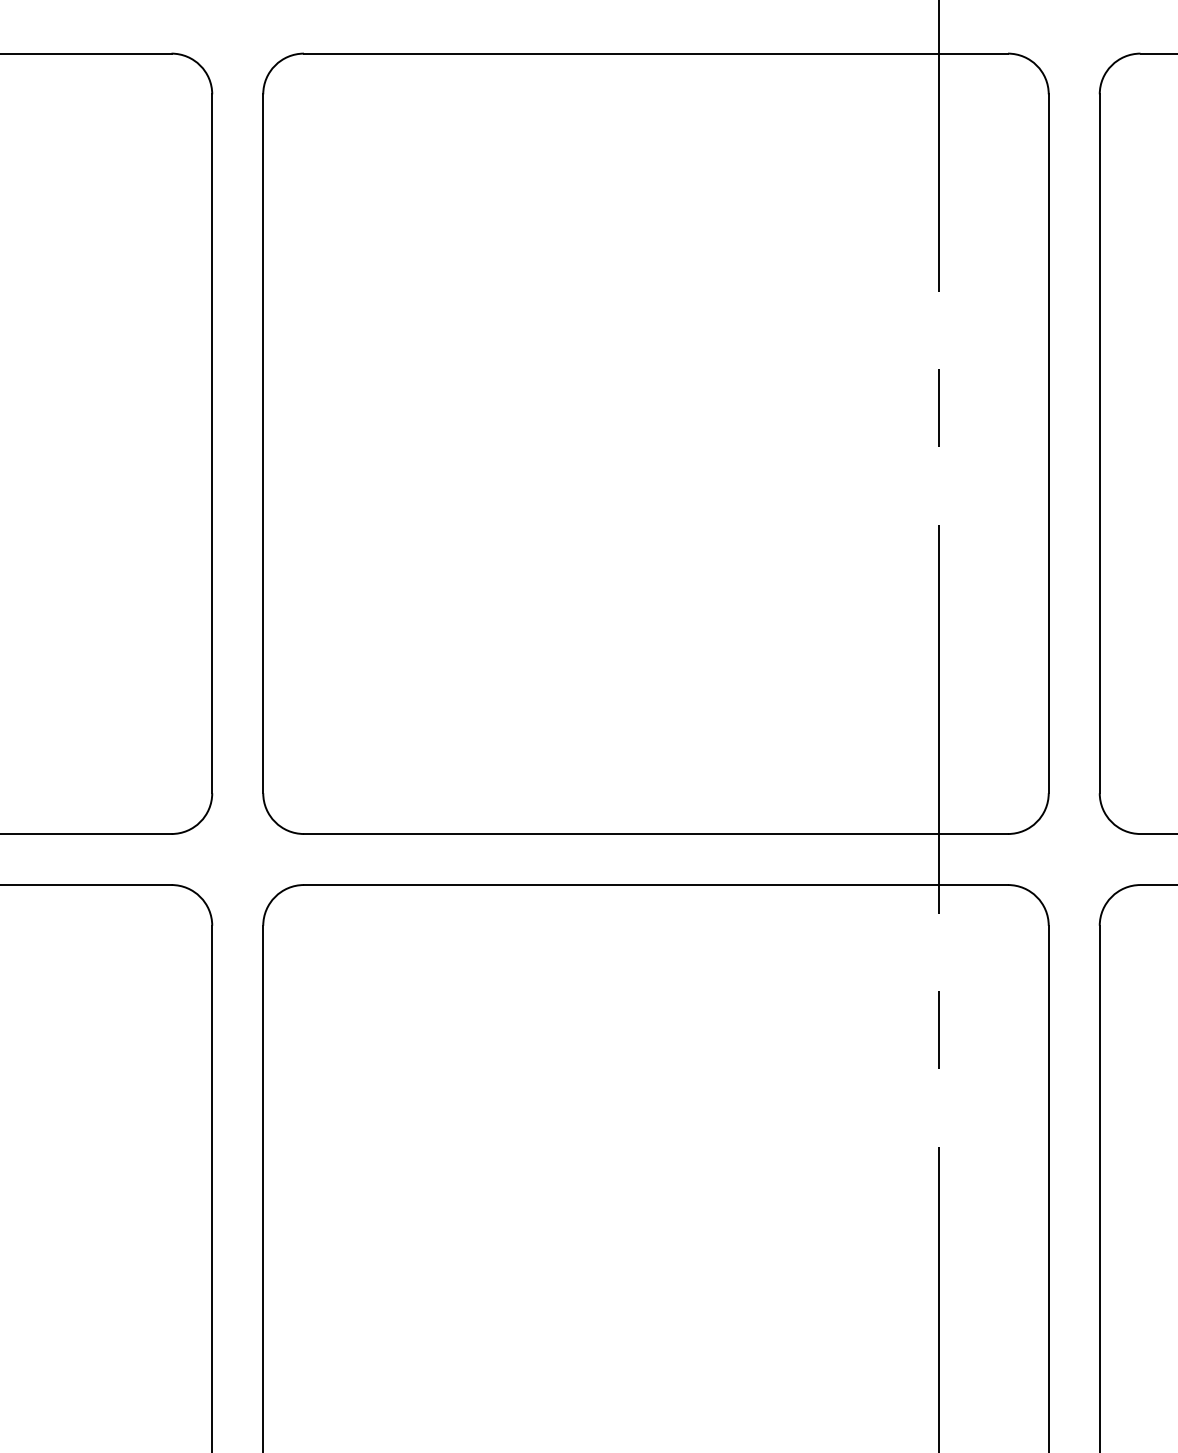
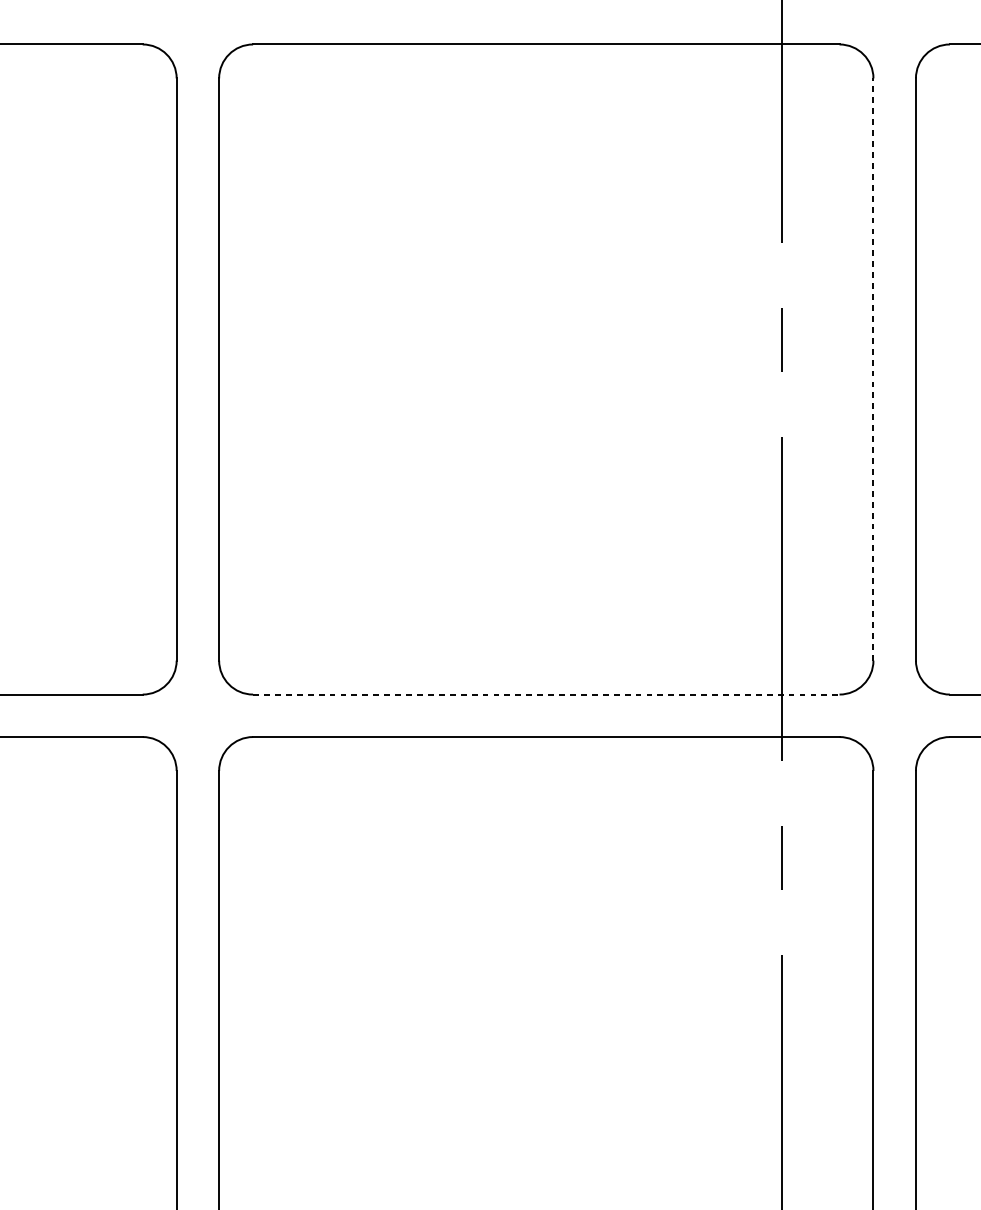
line: (1048, 443) -> (873, 369), solid -> dashed
line: (655, 834) -> (545, 694), solid -> dashed

